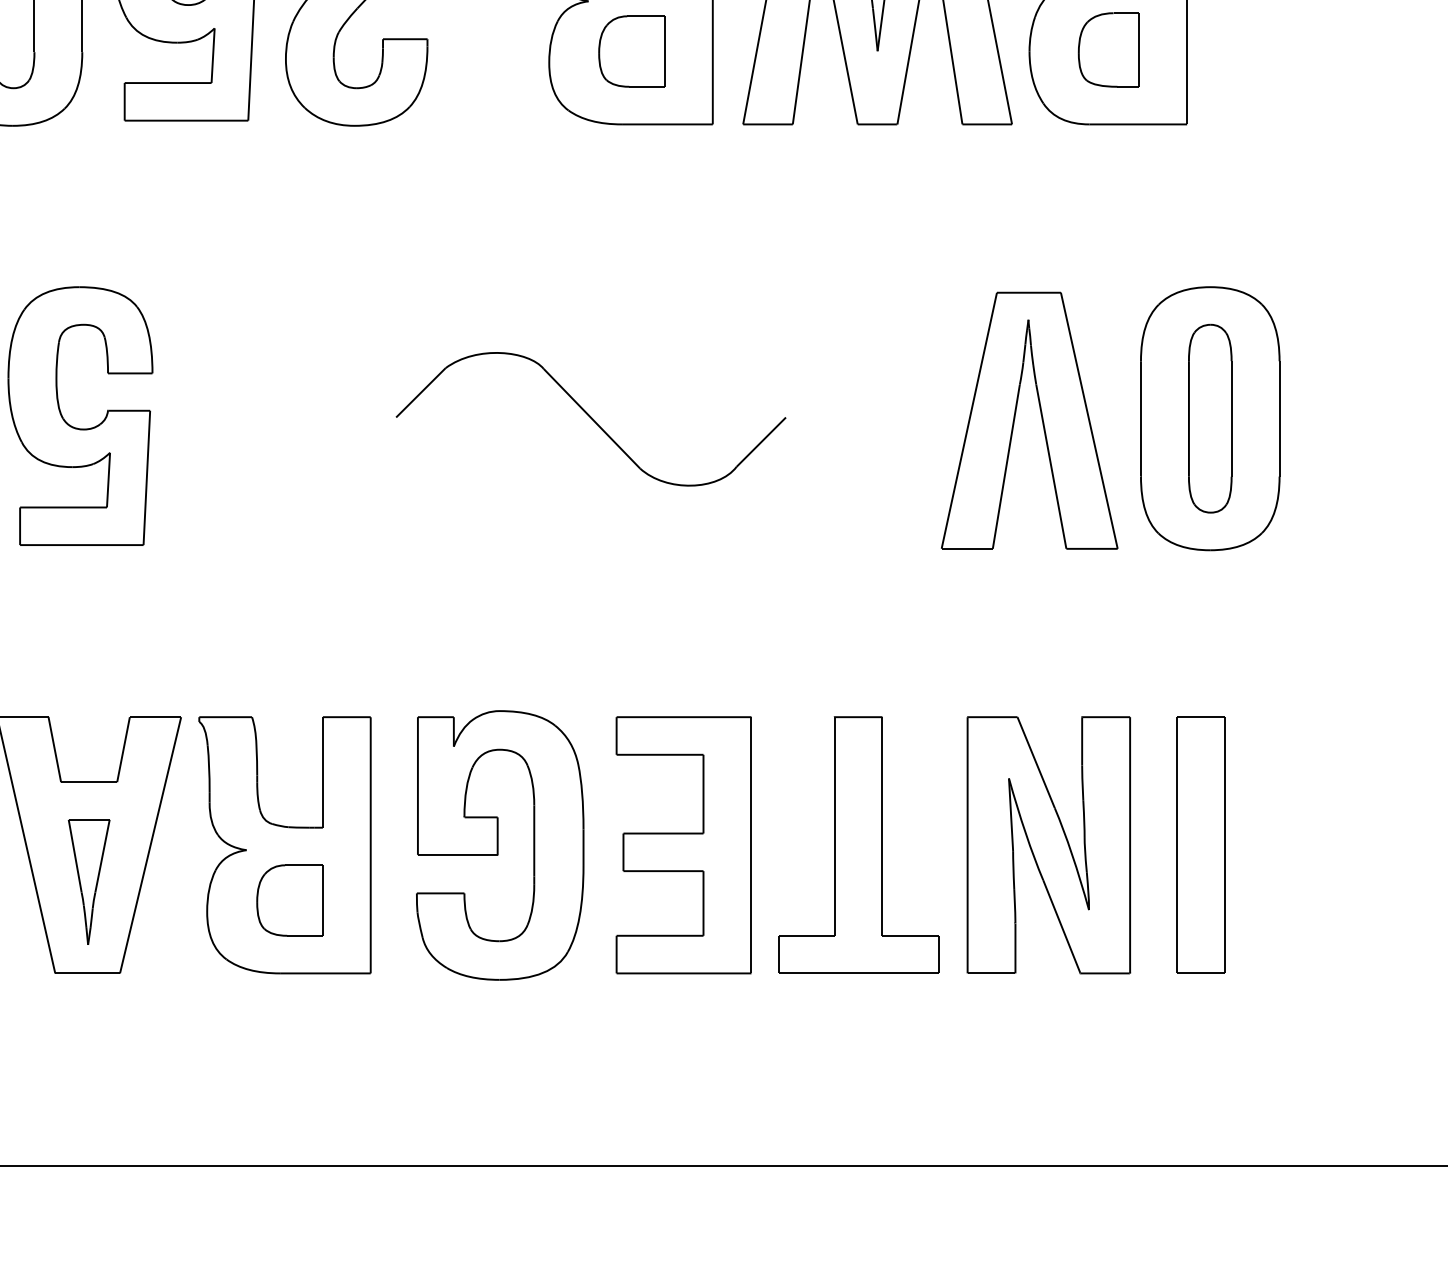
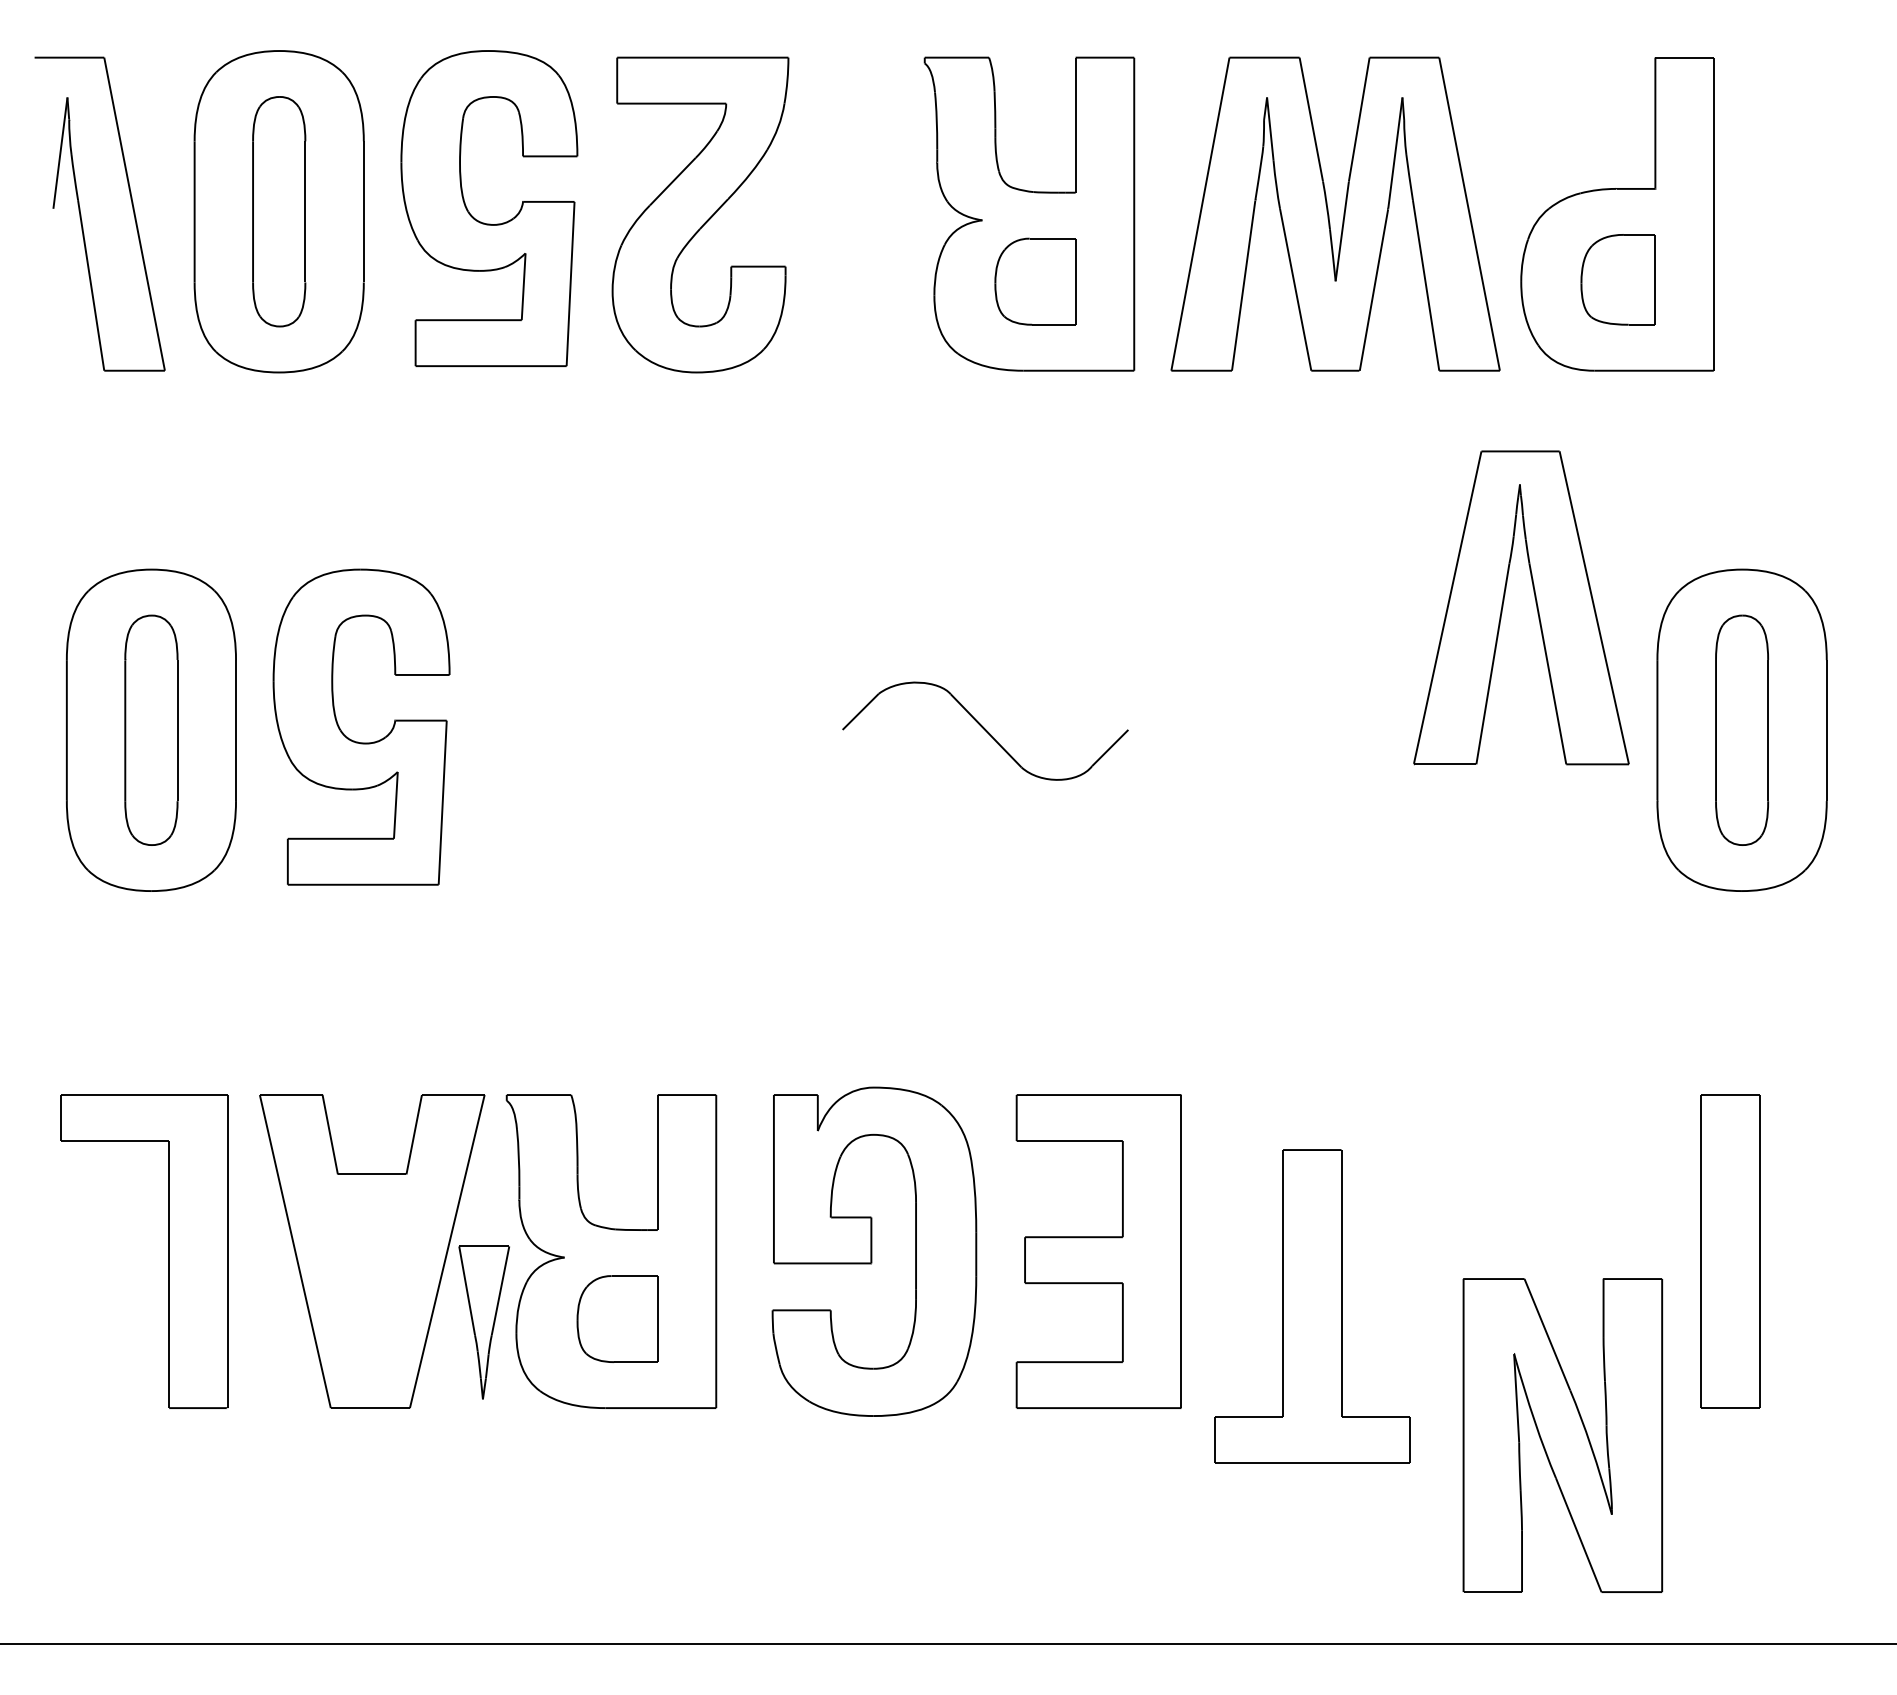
part: (1041, 417) -> (1535, 603), moved
part: (591, 419) -> (985, 731), size x0.6
part: (858, 845) -> (1312, 1306), moved
part: (1048, 845) -> (1562, 1435), moved
part: (88, 882) -> (483, 1322), moved

